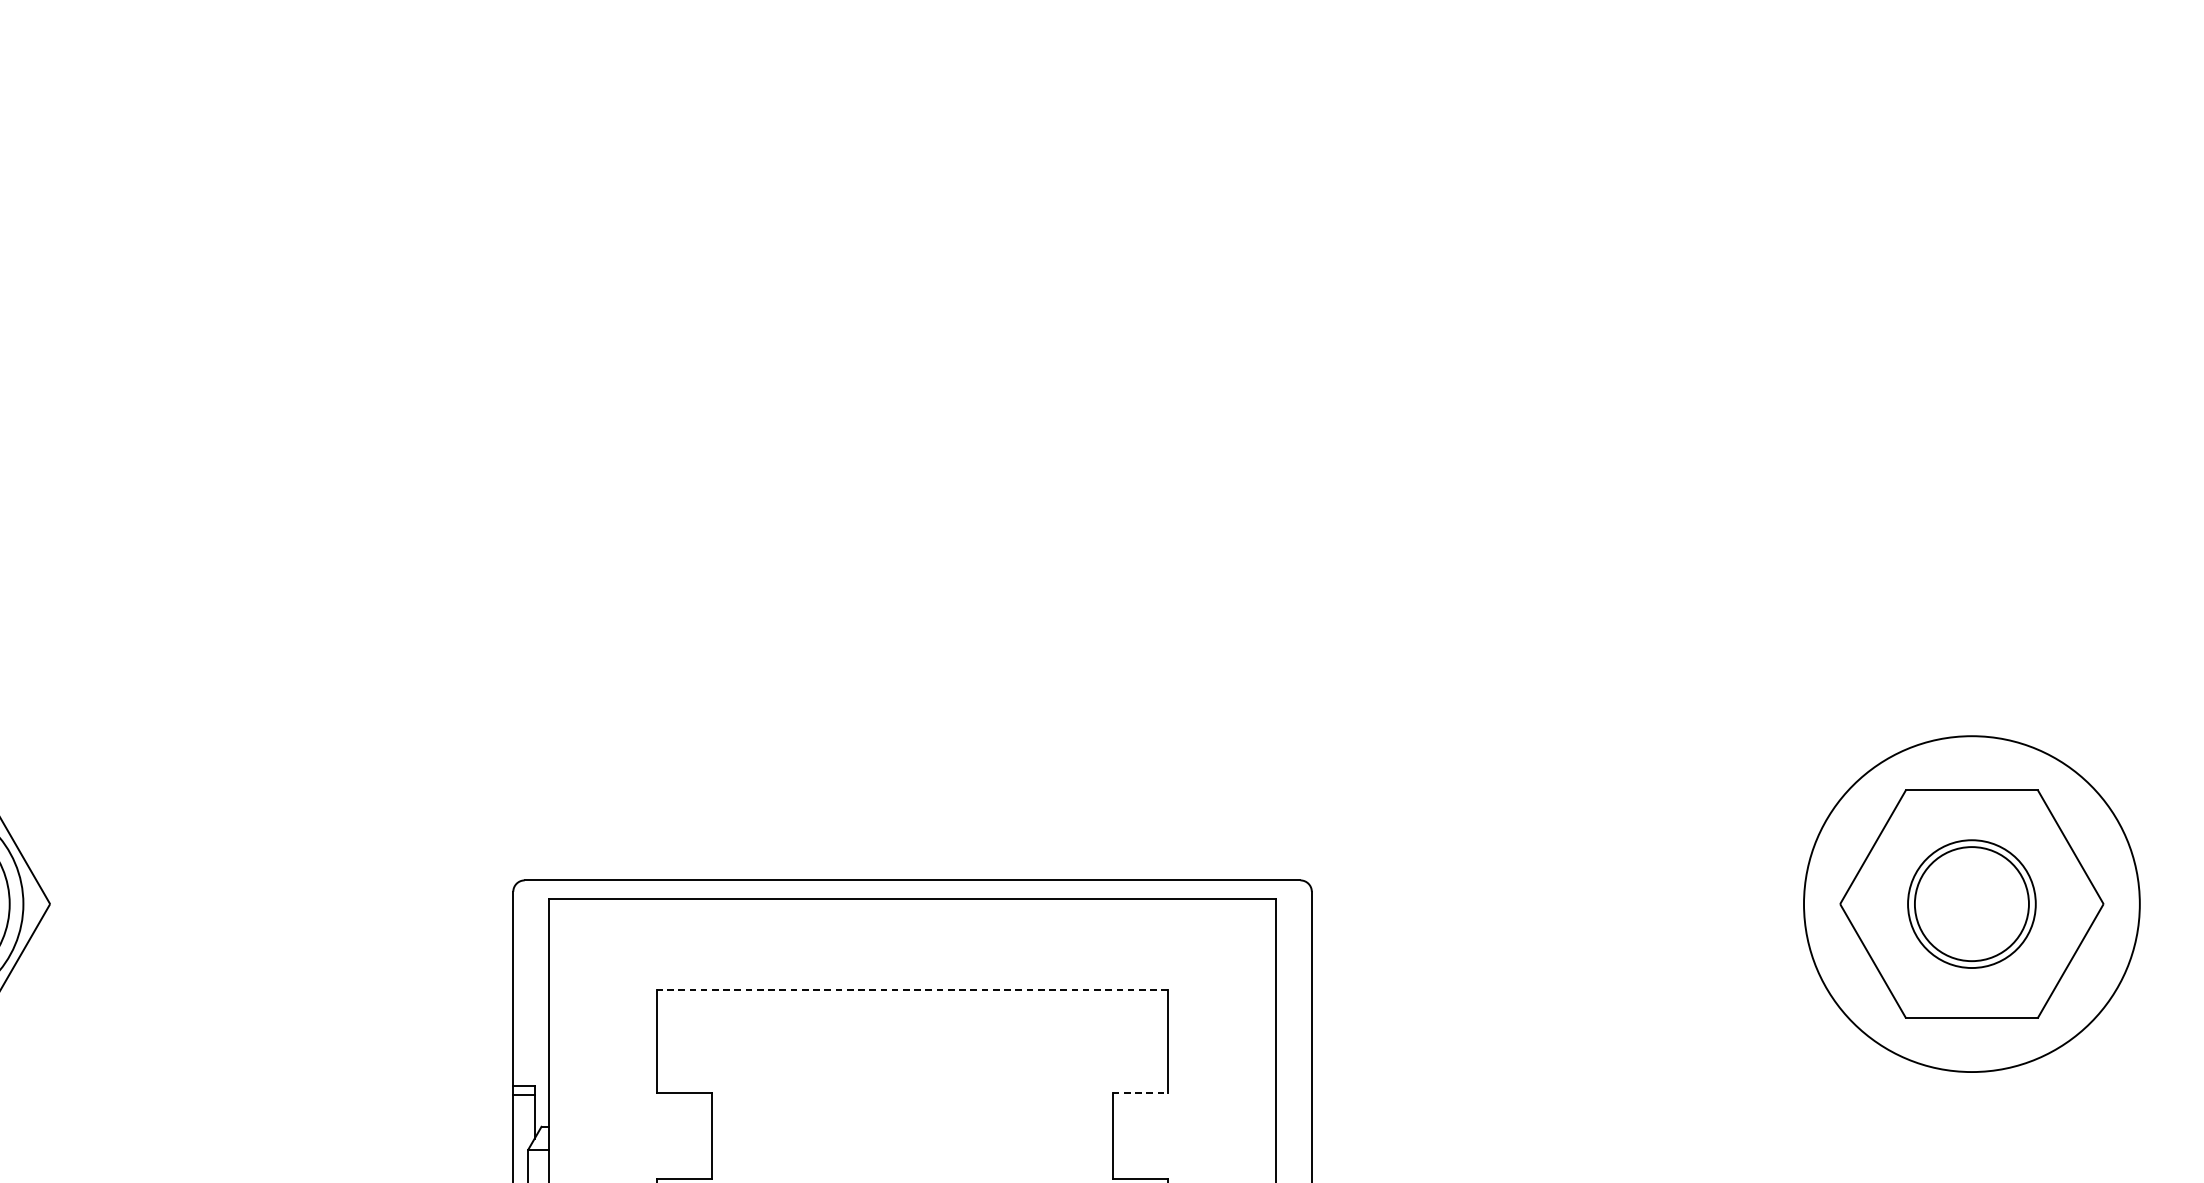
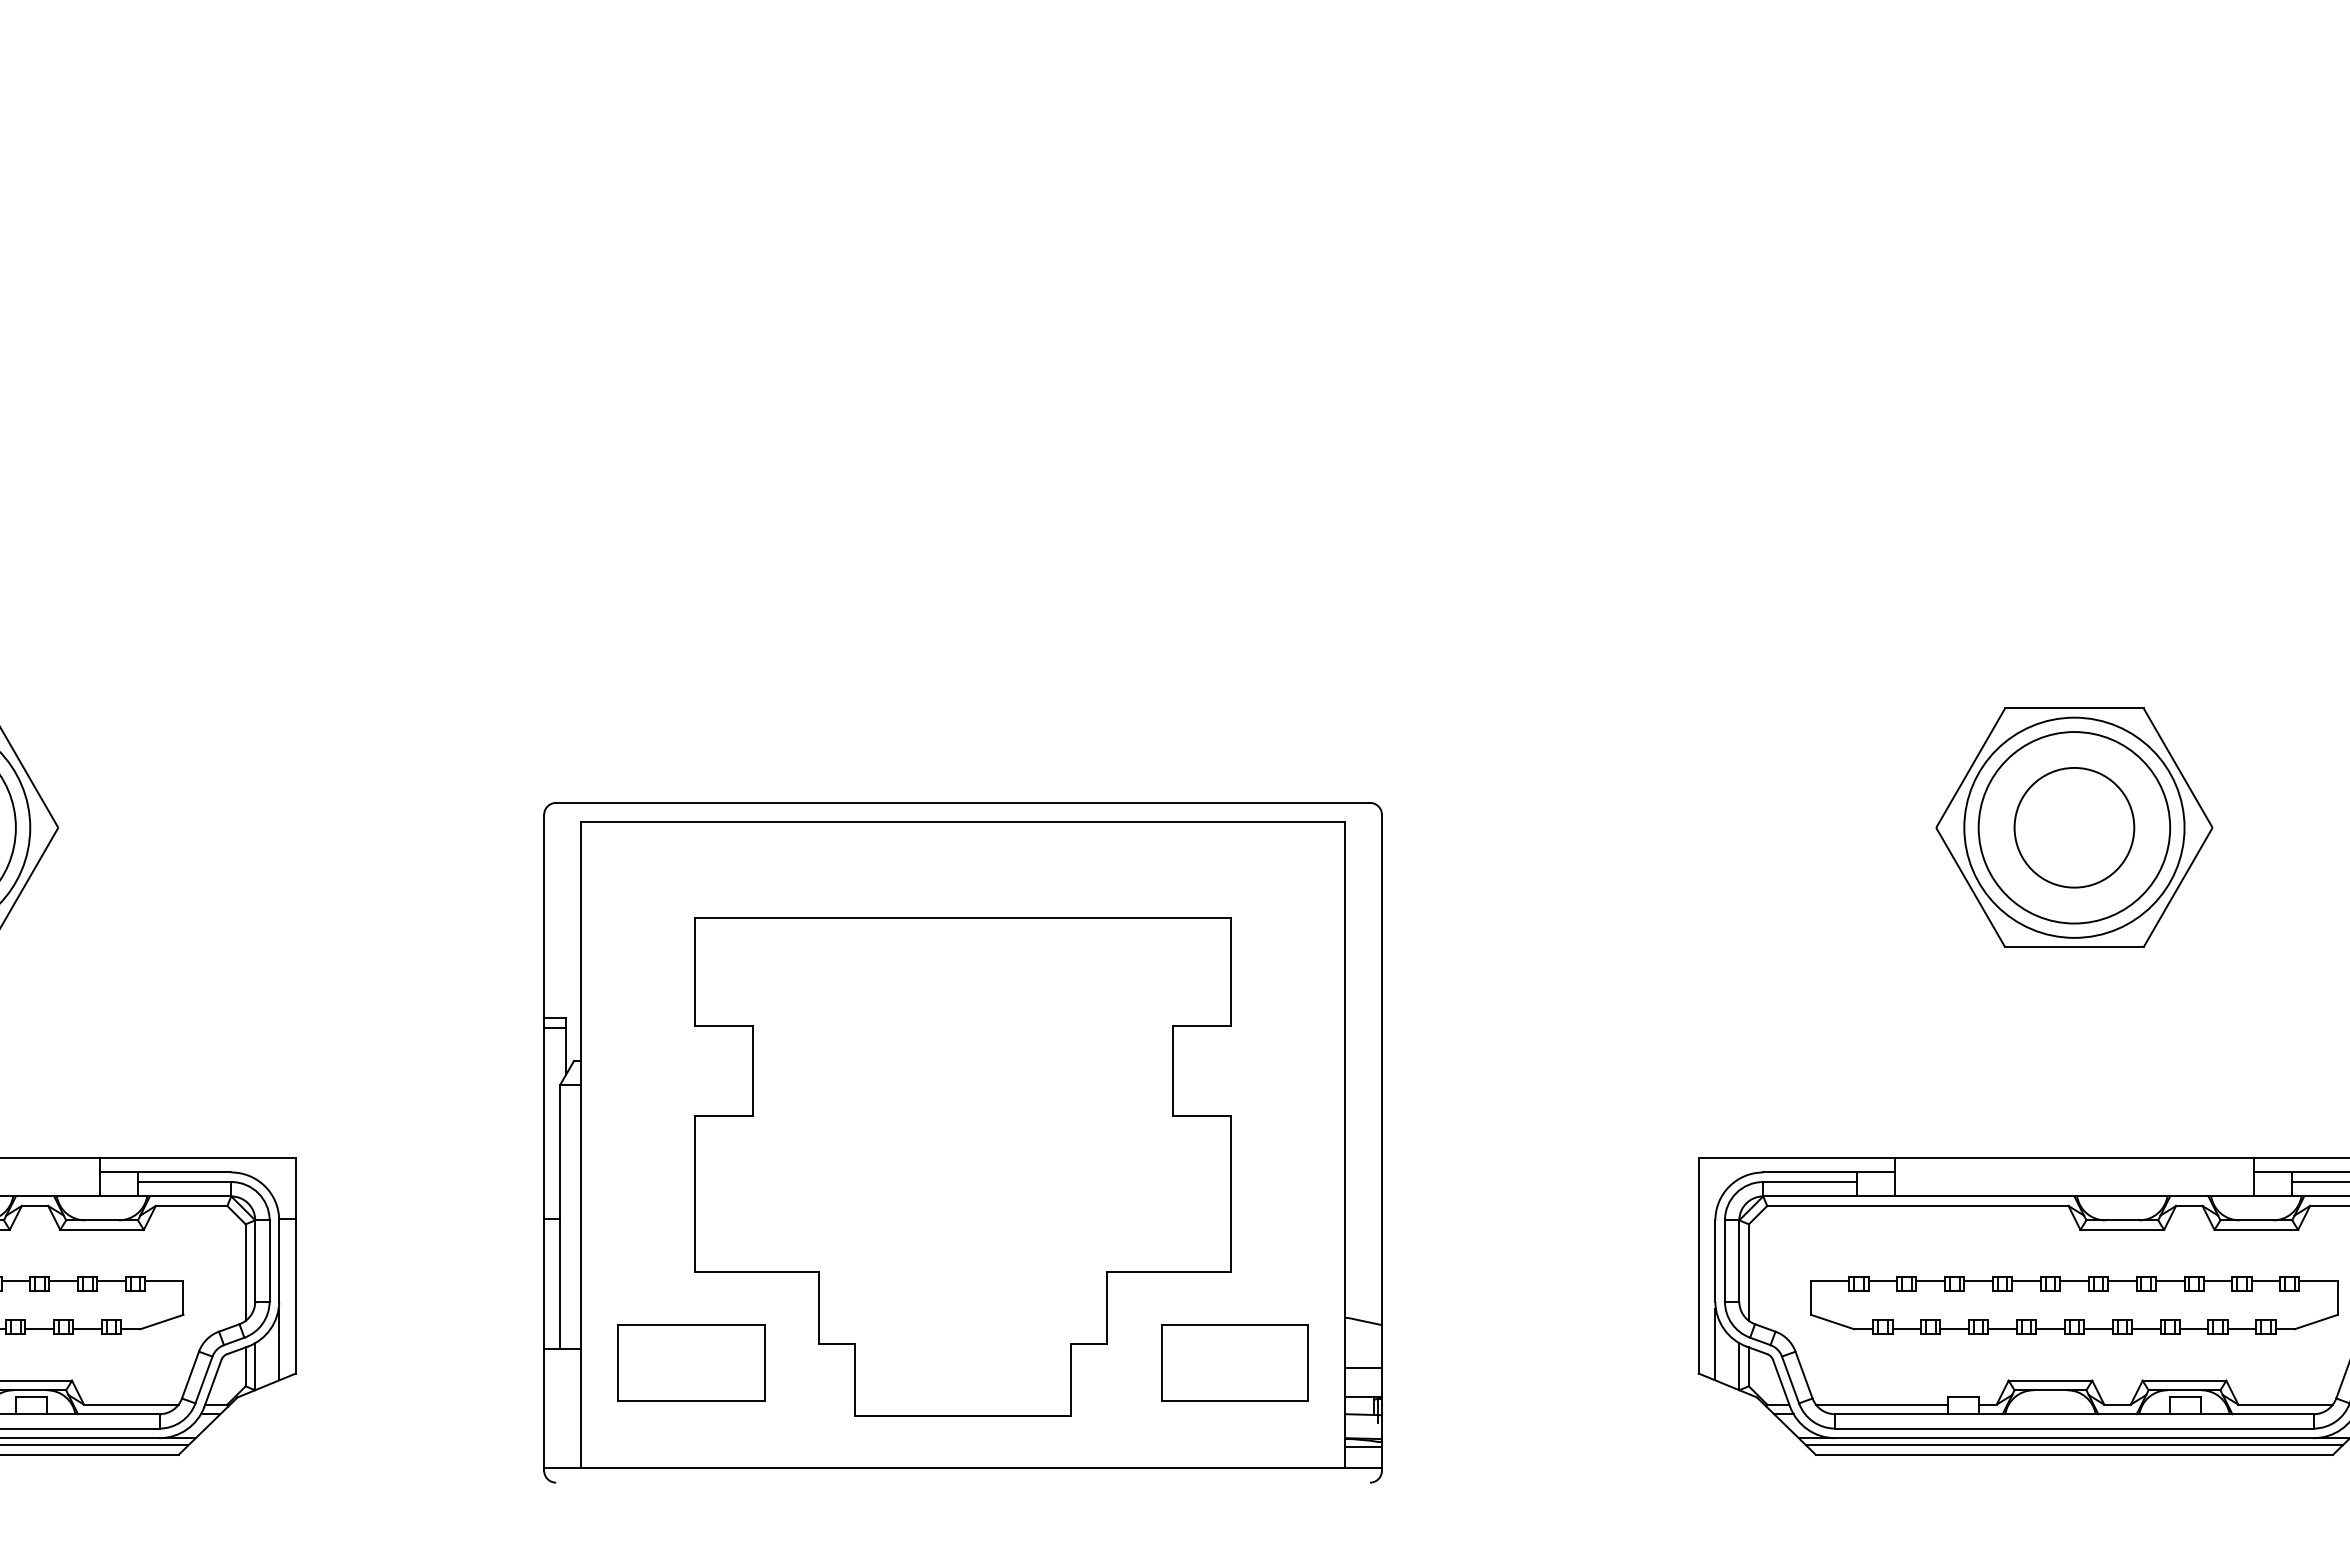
circle: (1971, 903) -> (2074, 827), size x0.62
circle: (1971, 903) -> (2074, 827), size x1.43
line: (912, 989) -> (962, 917), dashed -> solid
line: (1140, 1093) -> (1202, 1026), dashed -> solid

